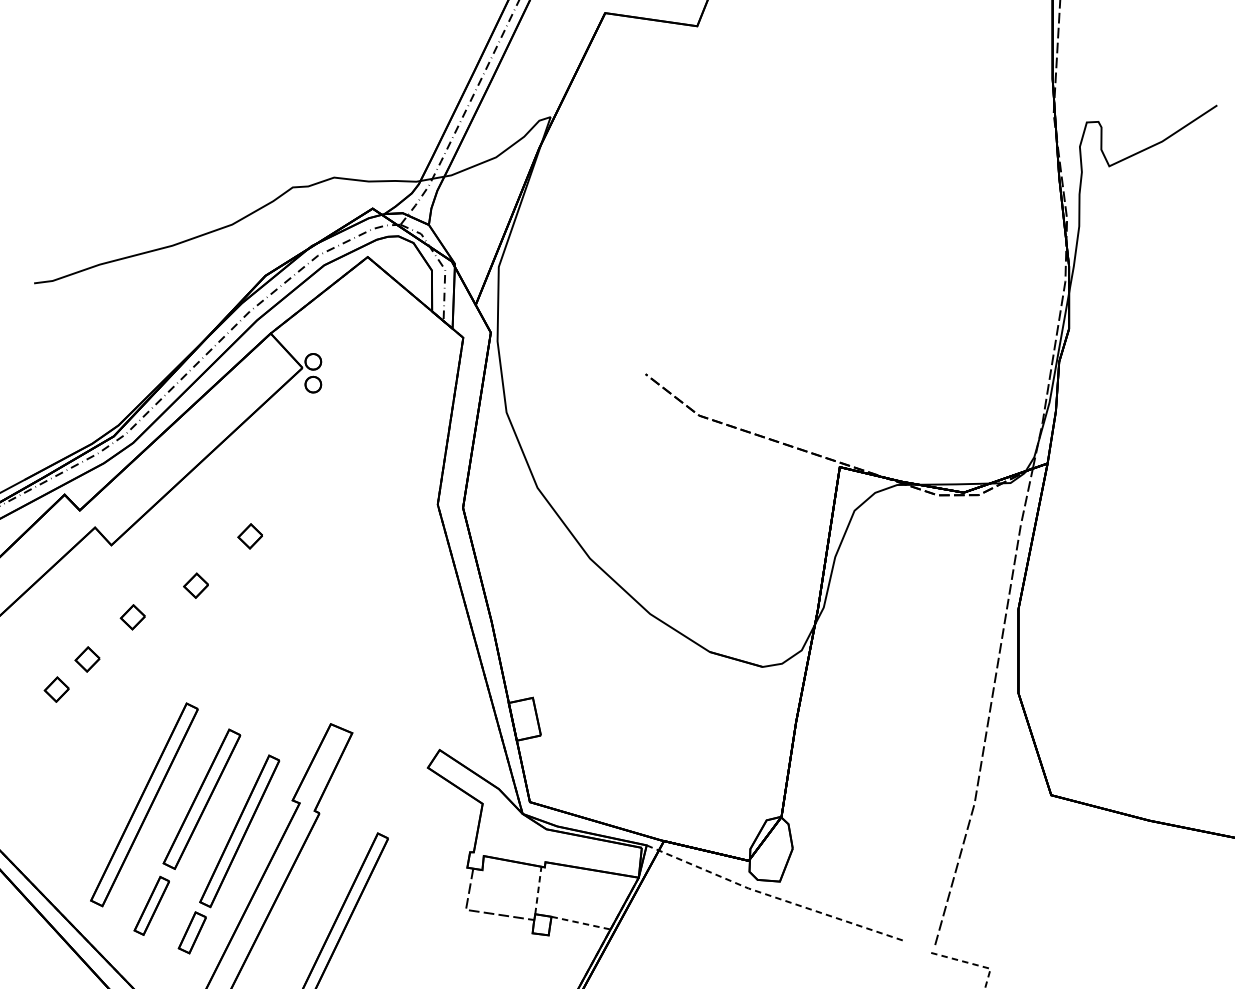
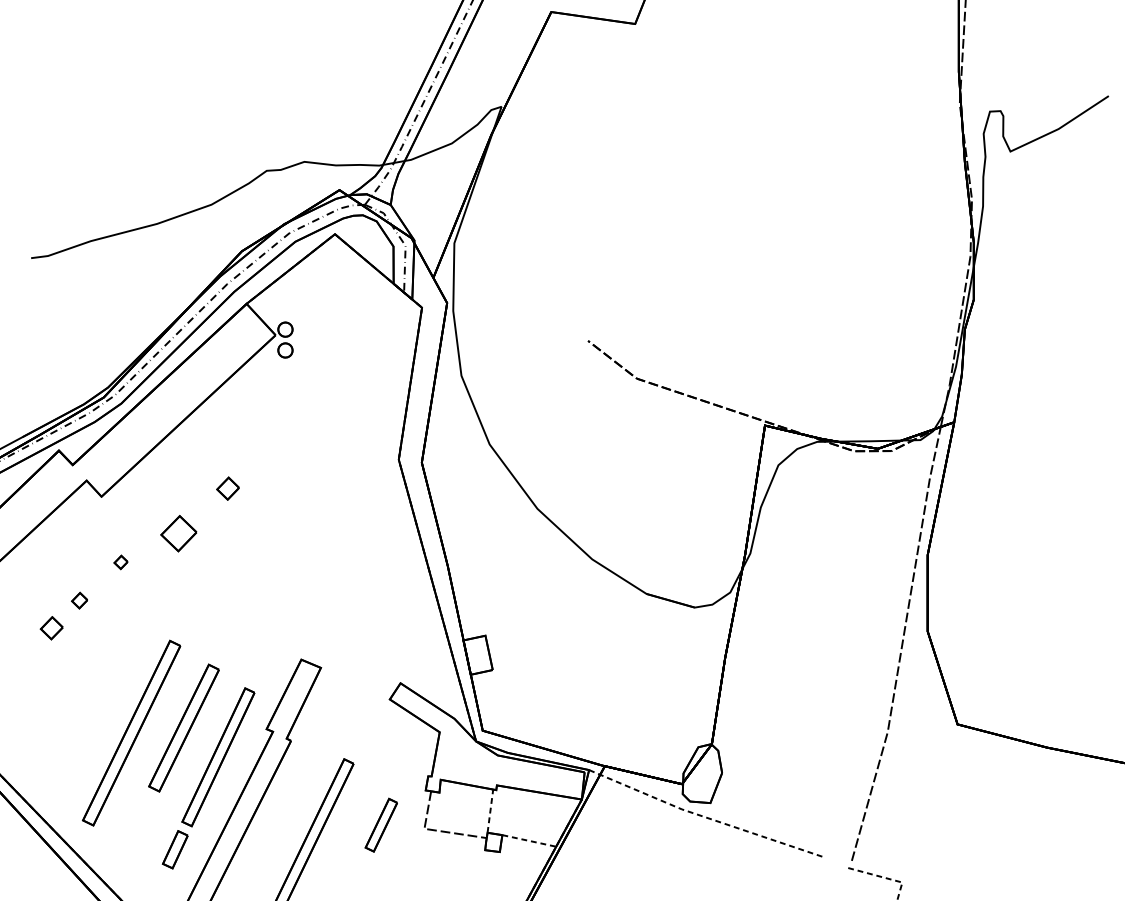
part: (195, 585) -> (178, 533), size x1.6
part: (132, 617) -> (120, 562), size x0.6
part: (87, 659) -> (79, 600), size x0.7
part: (150, 905) -> (380, 824), moved

